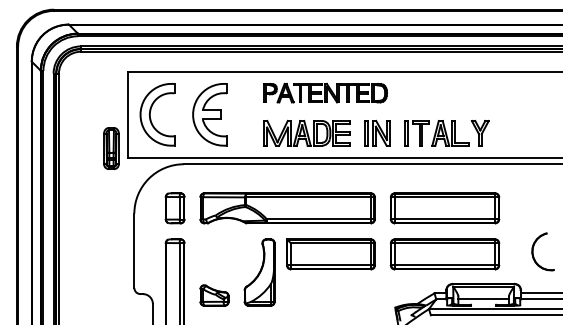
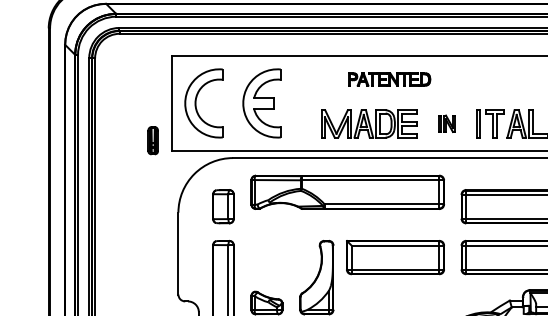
part: (325, 92) -> (389, 78), size x0.6
part: (377, 132) -> (446, 123), size x0.6
part: (111, 148) -> (153, 140), size x0.6
part: (287, 208) -> (347, 192), moved

